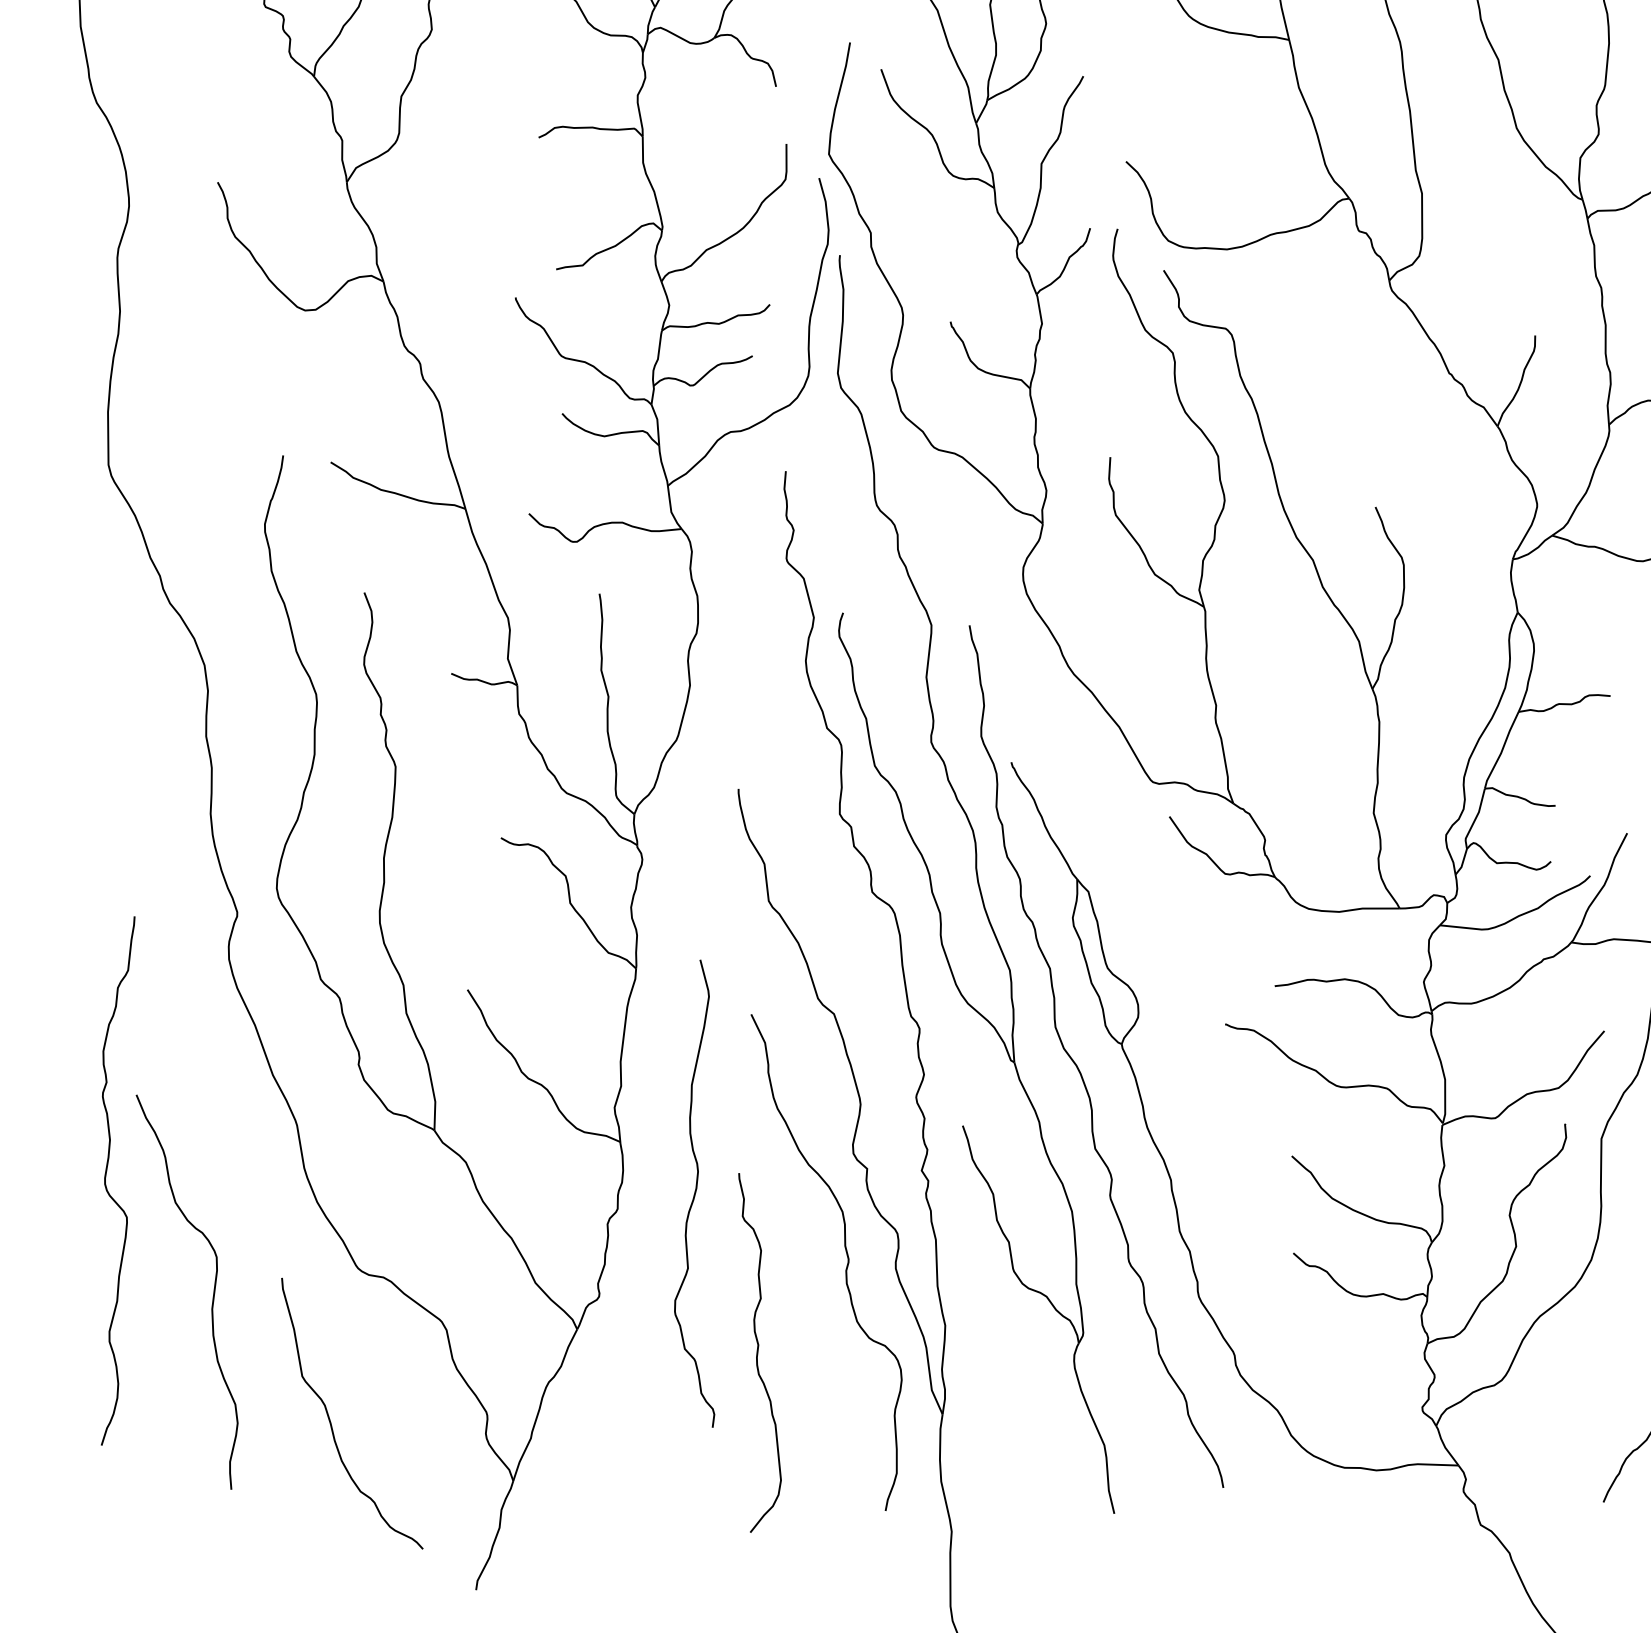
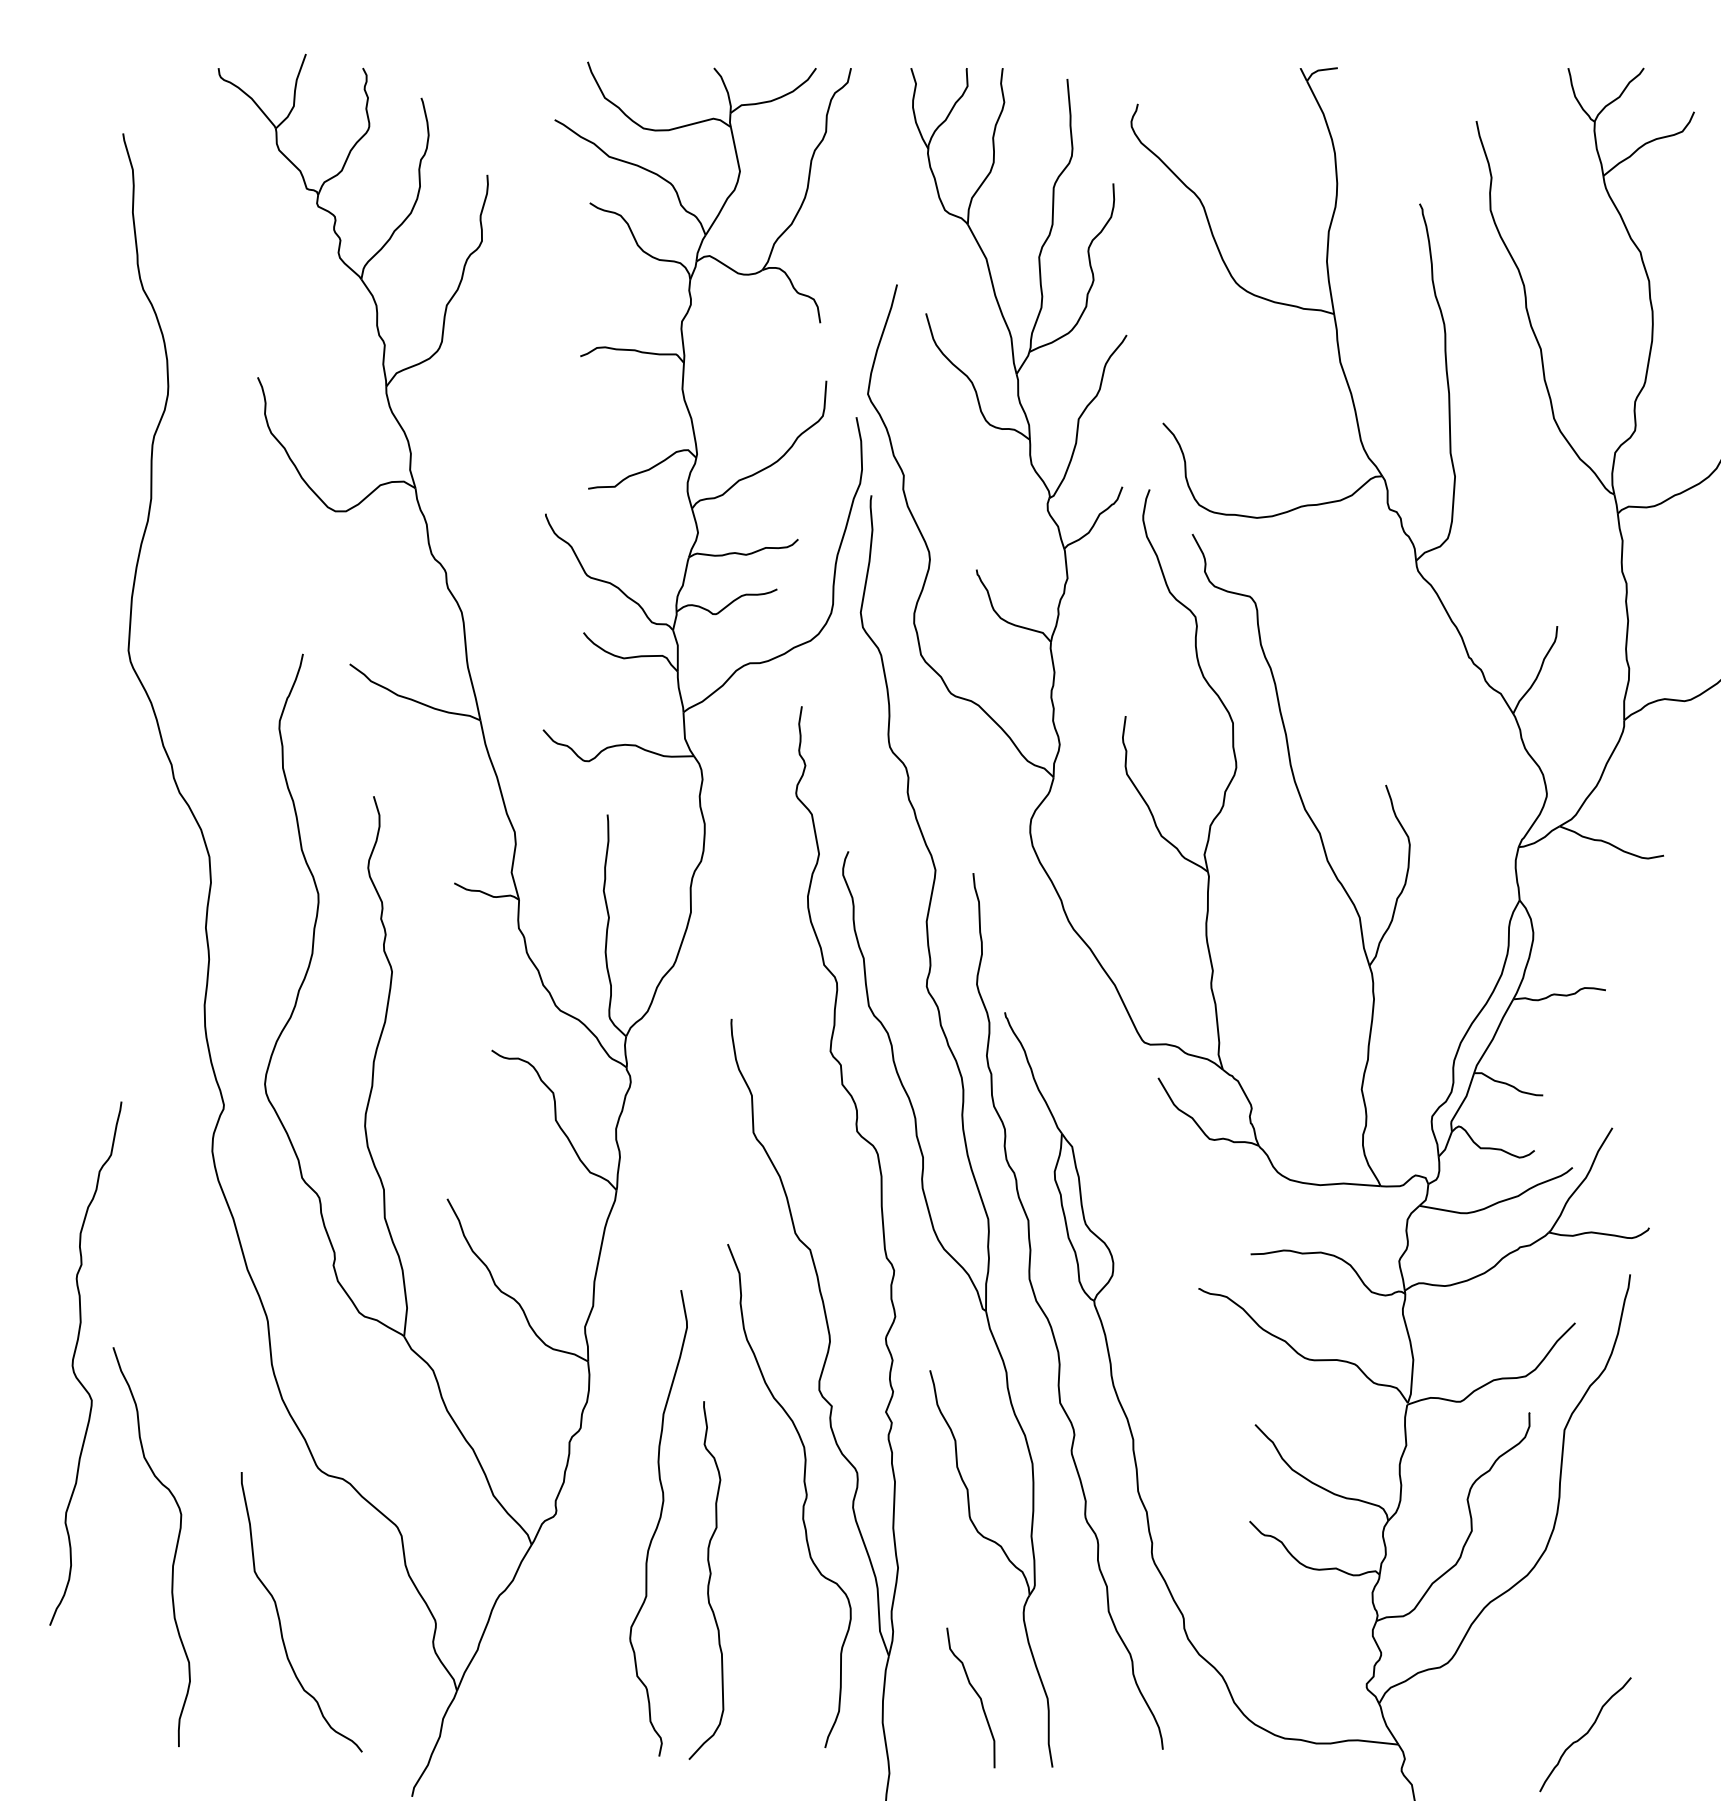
curve: (694, 1194) -> (658, 1523), moved
curve: (212, 1295) -> (174, 1552), moved
curve: (1031, 1445) -> (975, 1693), added

